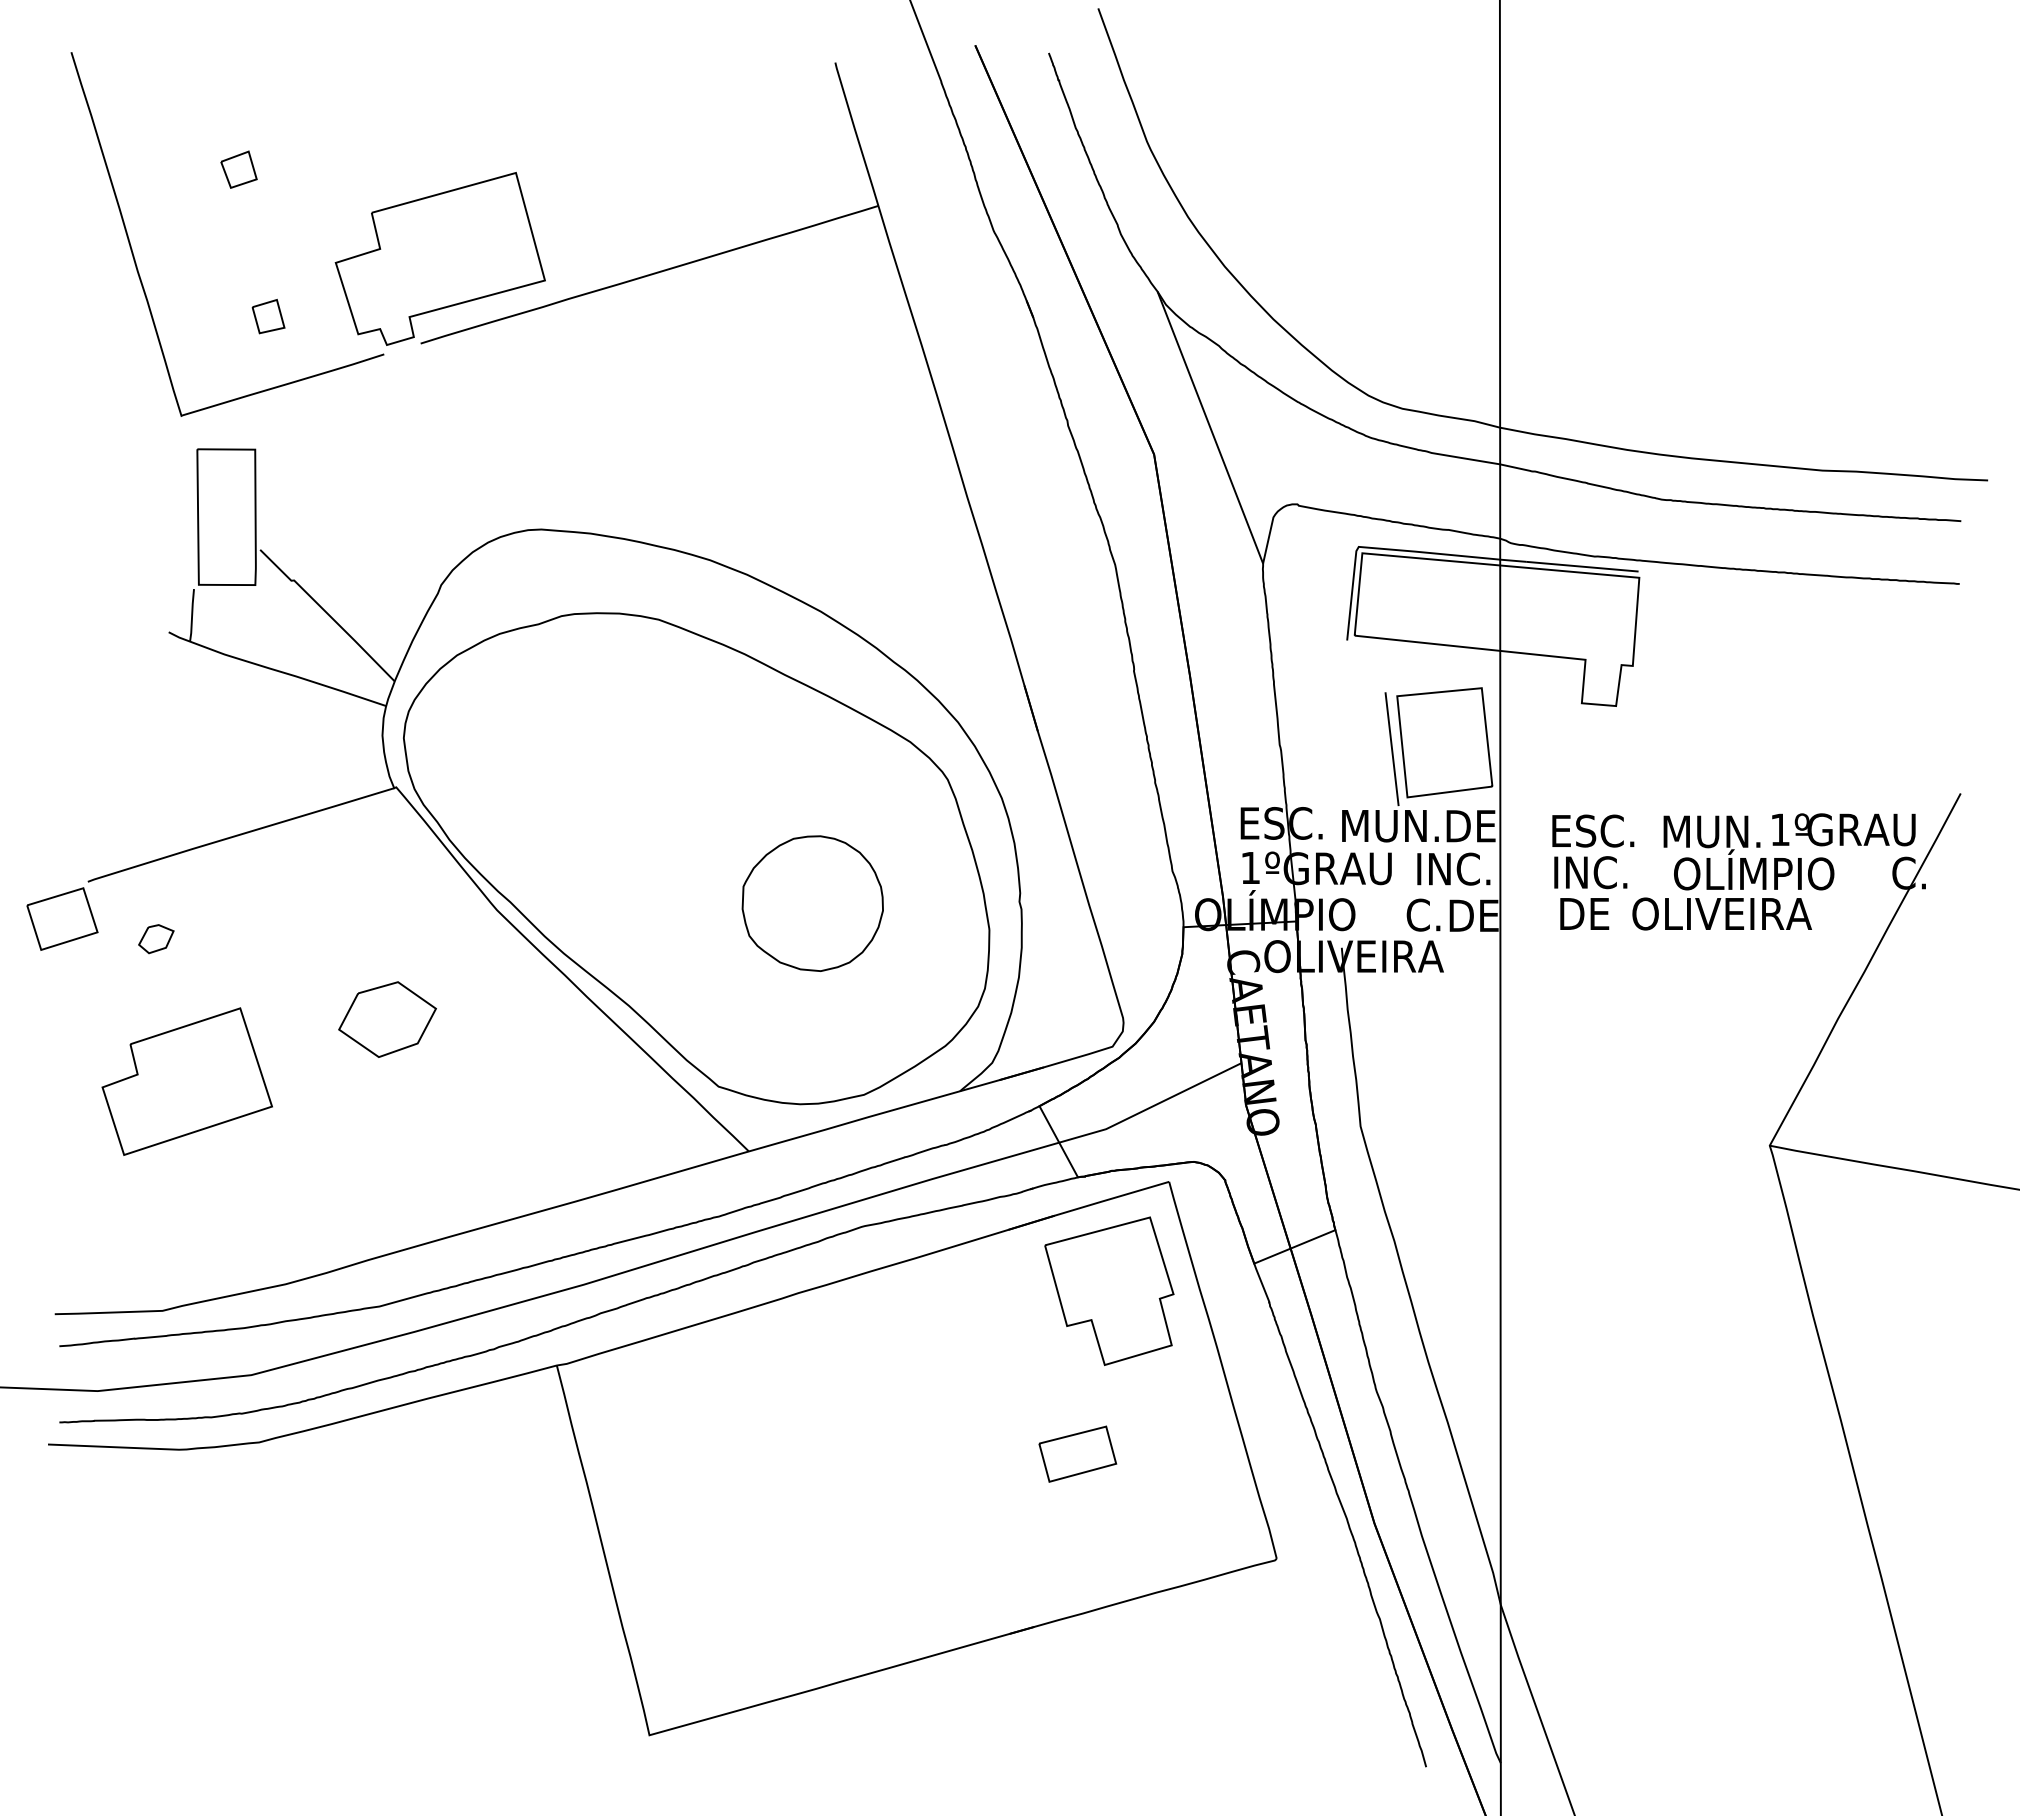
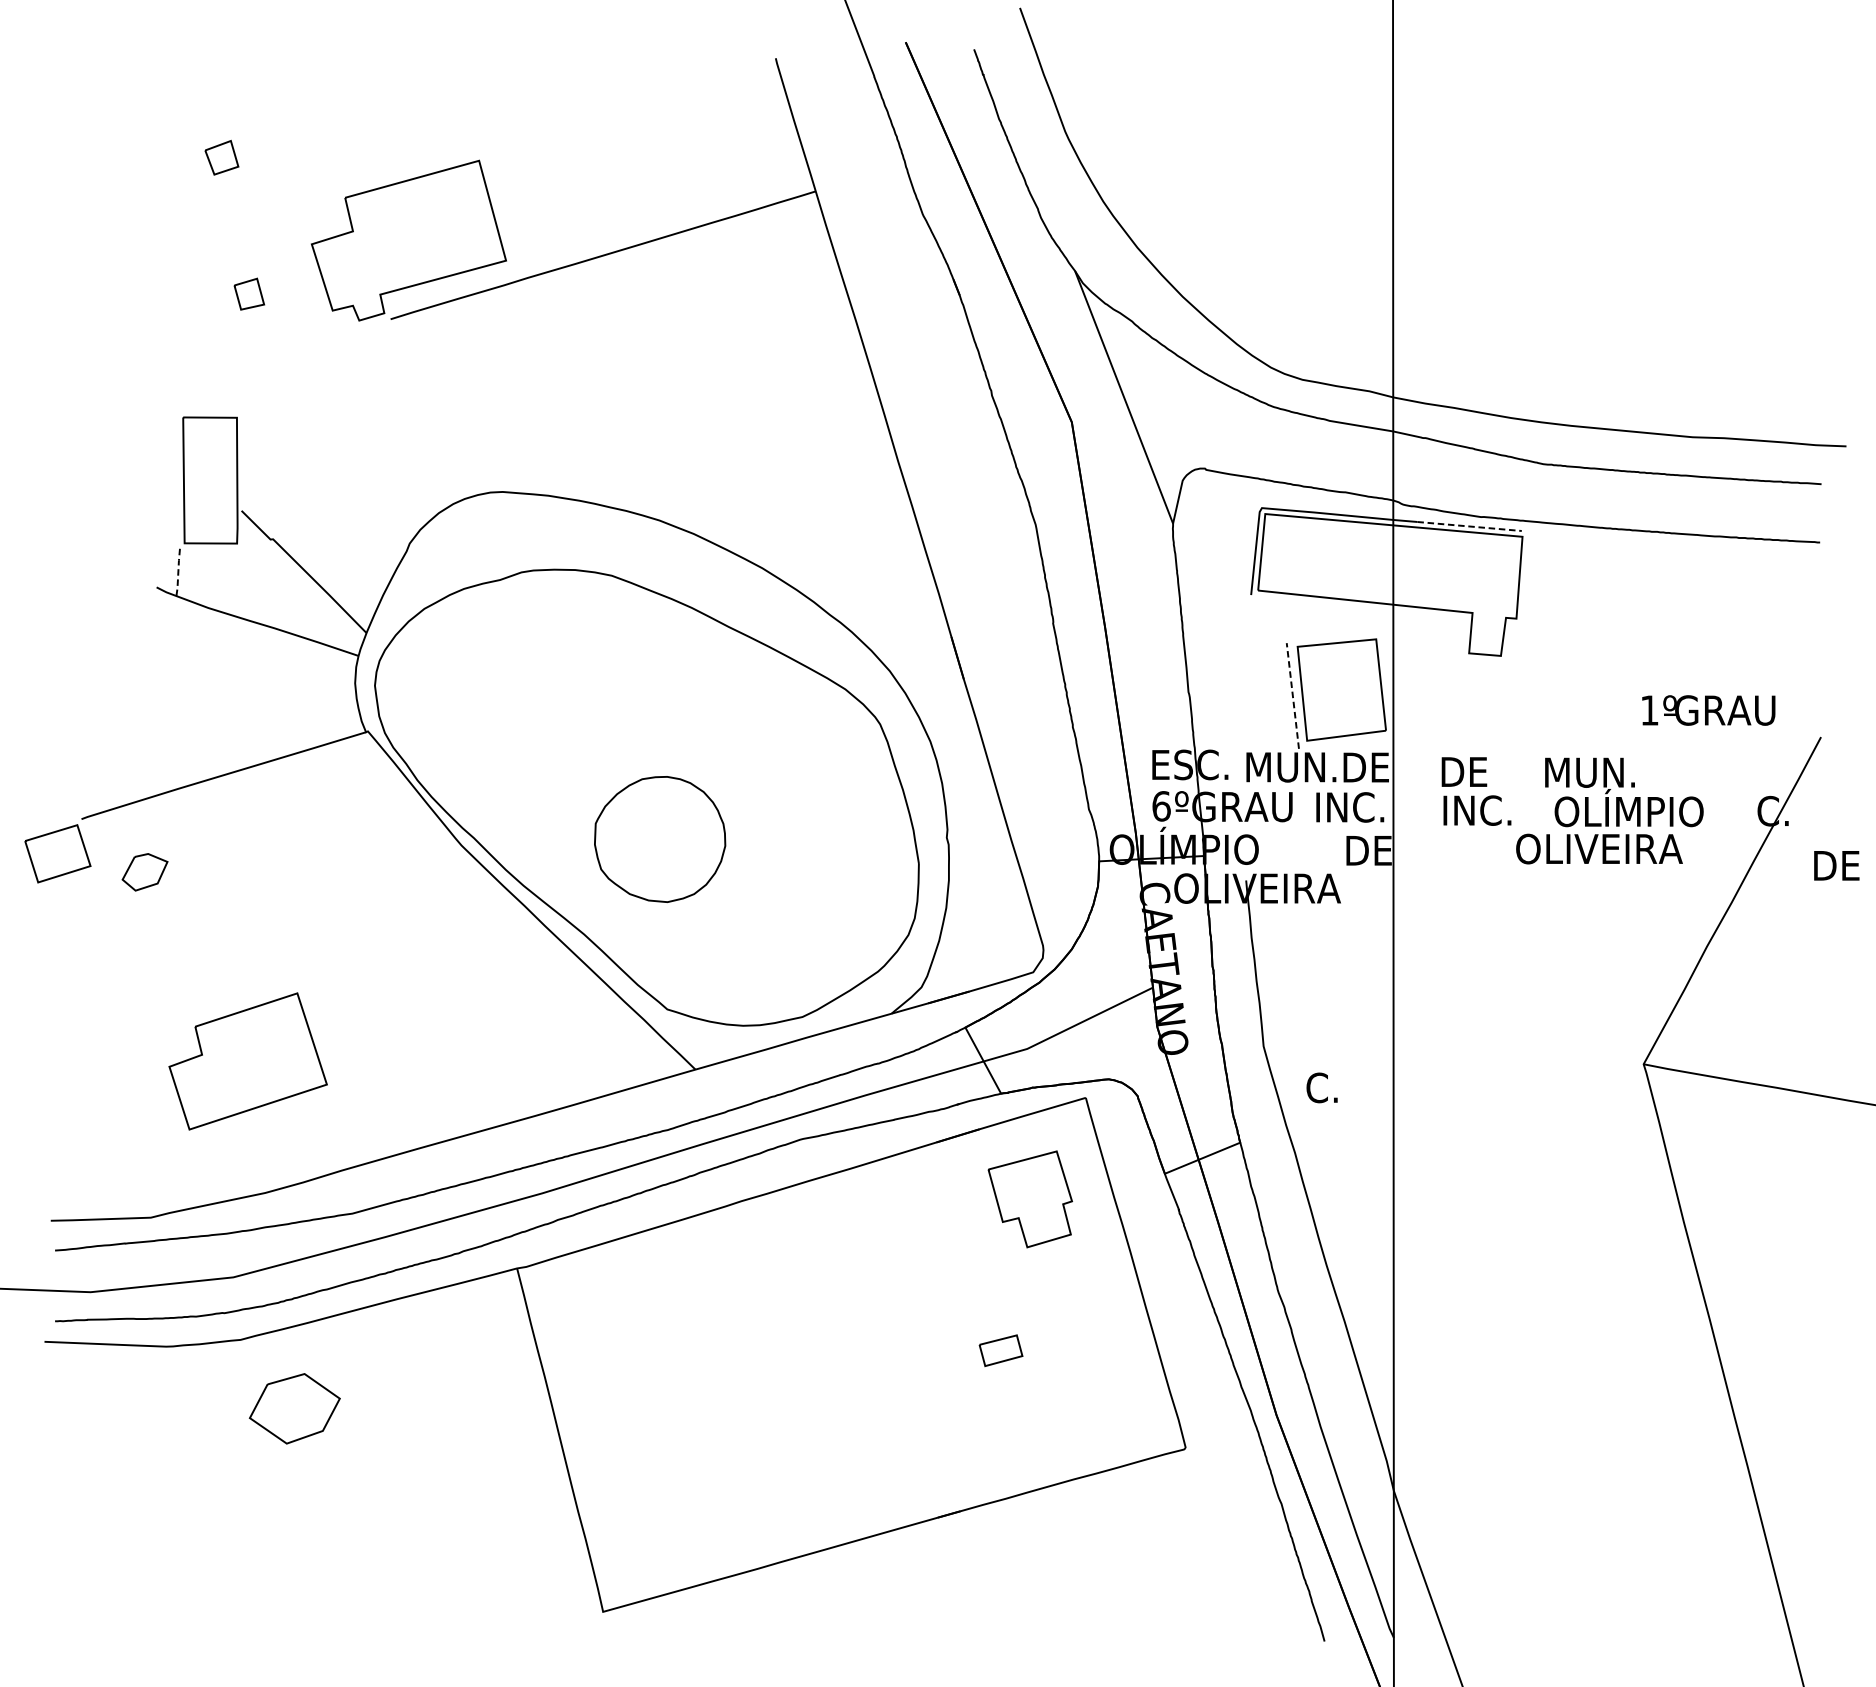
curve: (136, 262) -> (126, 243), removed
line: (1582, 566) -> (1469, 526), solid -> dashed
line: (192, 615) -> (178, 571), solid -> dashed
line: (1392, 748) -> (1293, 695), solid -> dashed
text: (1843, 829) -> (1708, 710), moved
text: (1595, 830) -> (1481, 771), ESC. -> DE
text: (1250, 867) -> (1161, 805), 1º -> 6º
part: (812, 903) -> (659, 839), moved
text: (1584, 913) -> (1836, 865), moved
text: (1423, 914) -> (1322, 1087), moved
part: (156, 939) -> (145, 872), size x1.4
part: (387, 1019) -> (294, 1408), moved
part: (186, 1081) -> (247, 1061), moved
part: (1109, 1290) -> (1030, 1198), size x0.7
part: (1077, 1453) -> (1000, 1350), size x0.6

